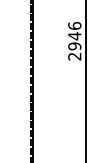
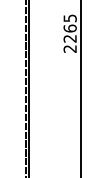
text: (74, 36) -> (69, 28), 2946 -> 2265

